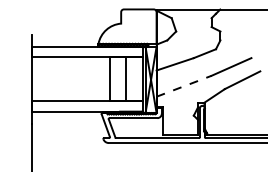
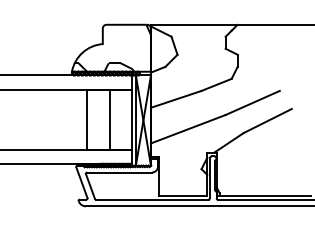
hatch: (128, 26) -> (112, 47), added
line: (184, 86) -> (188, 129), dashed -> solid

